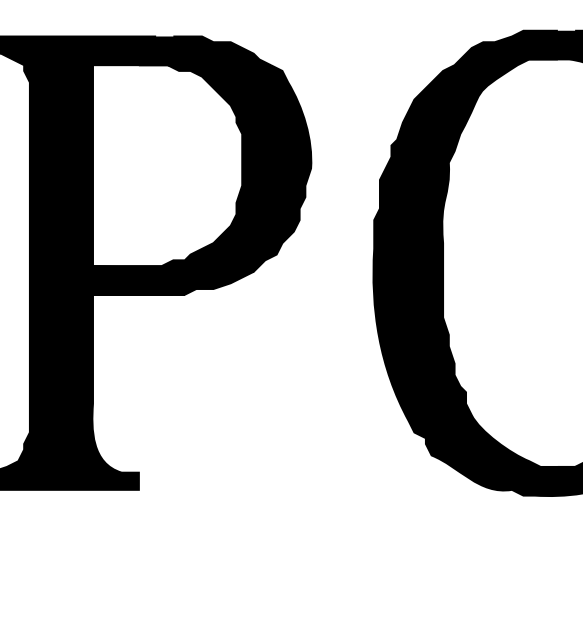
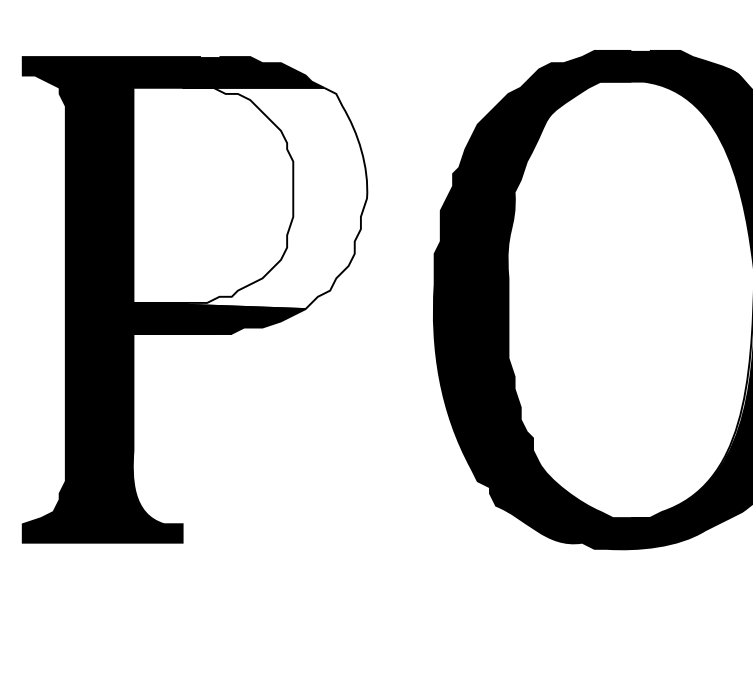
fill: (202, 168) -> (250, 198), removed

